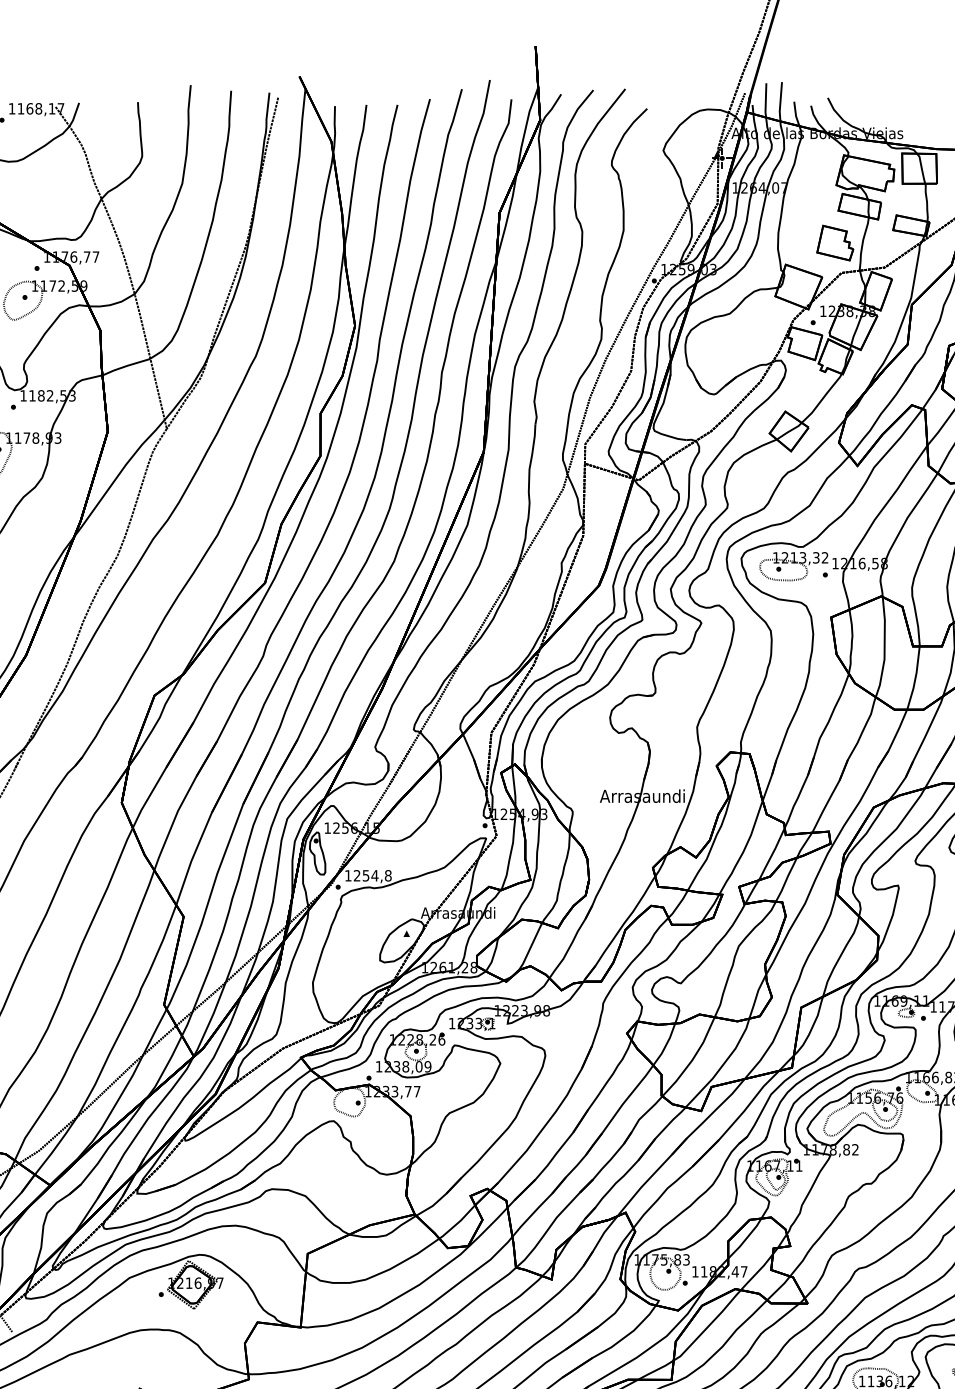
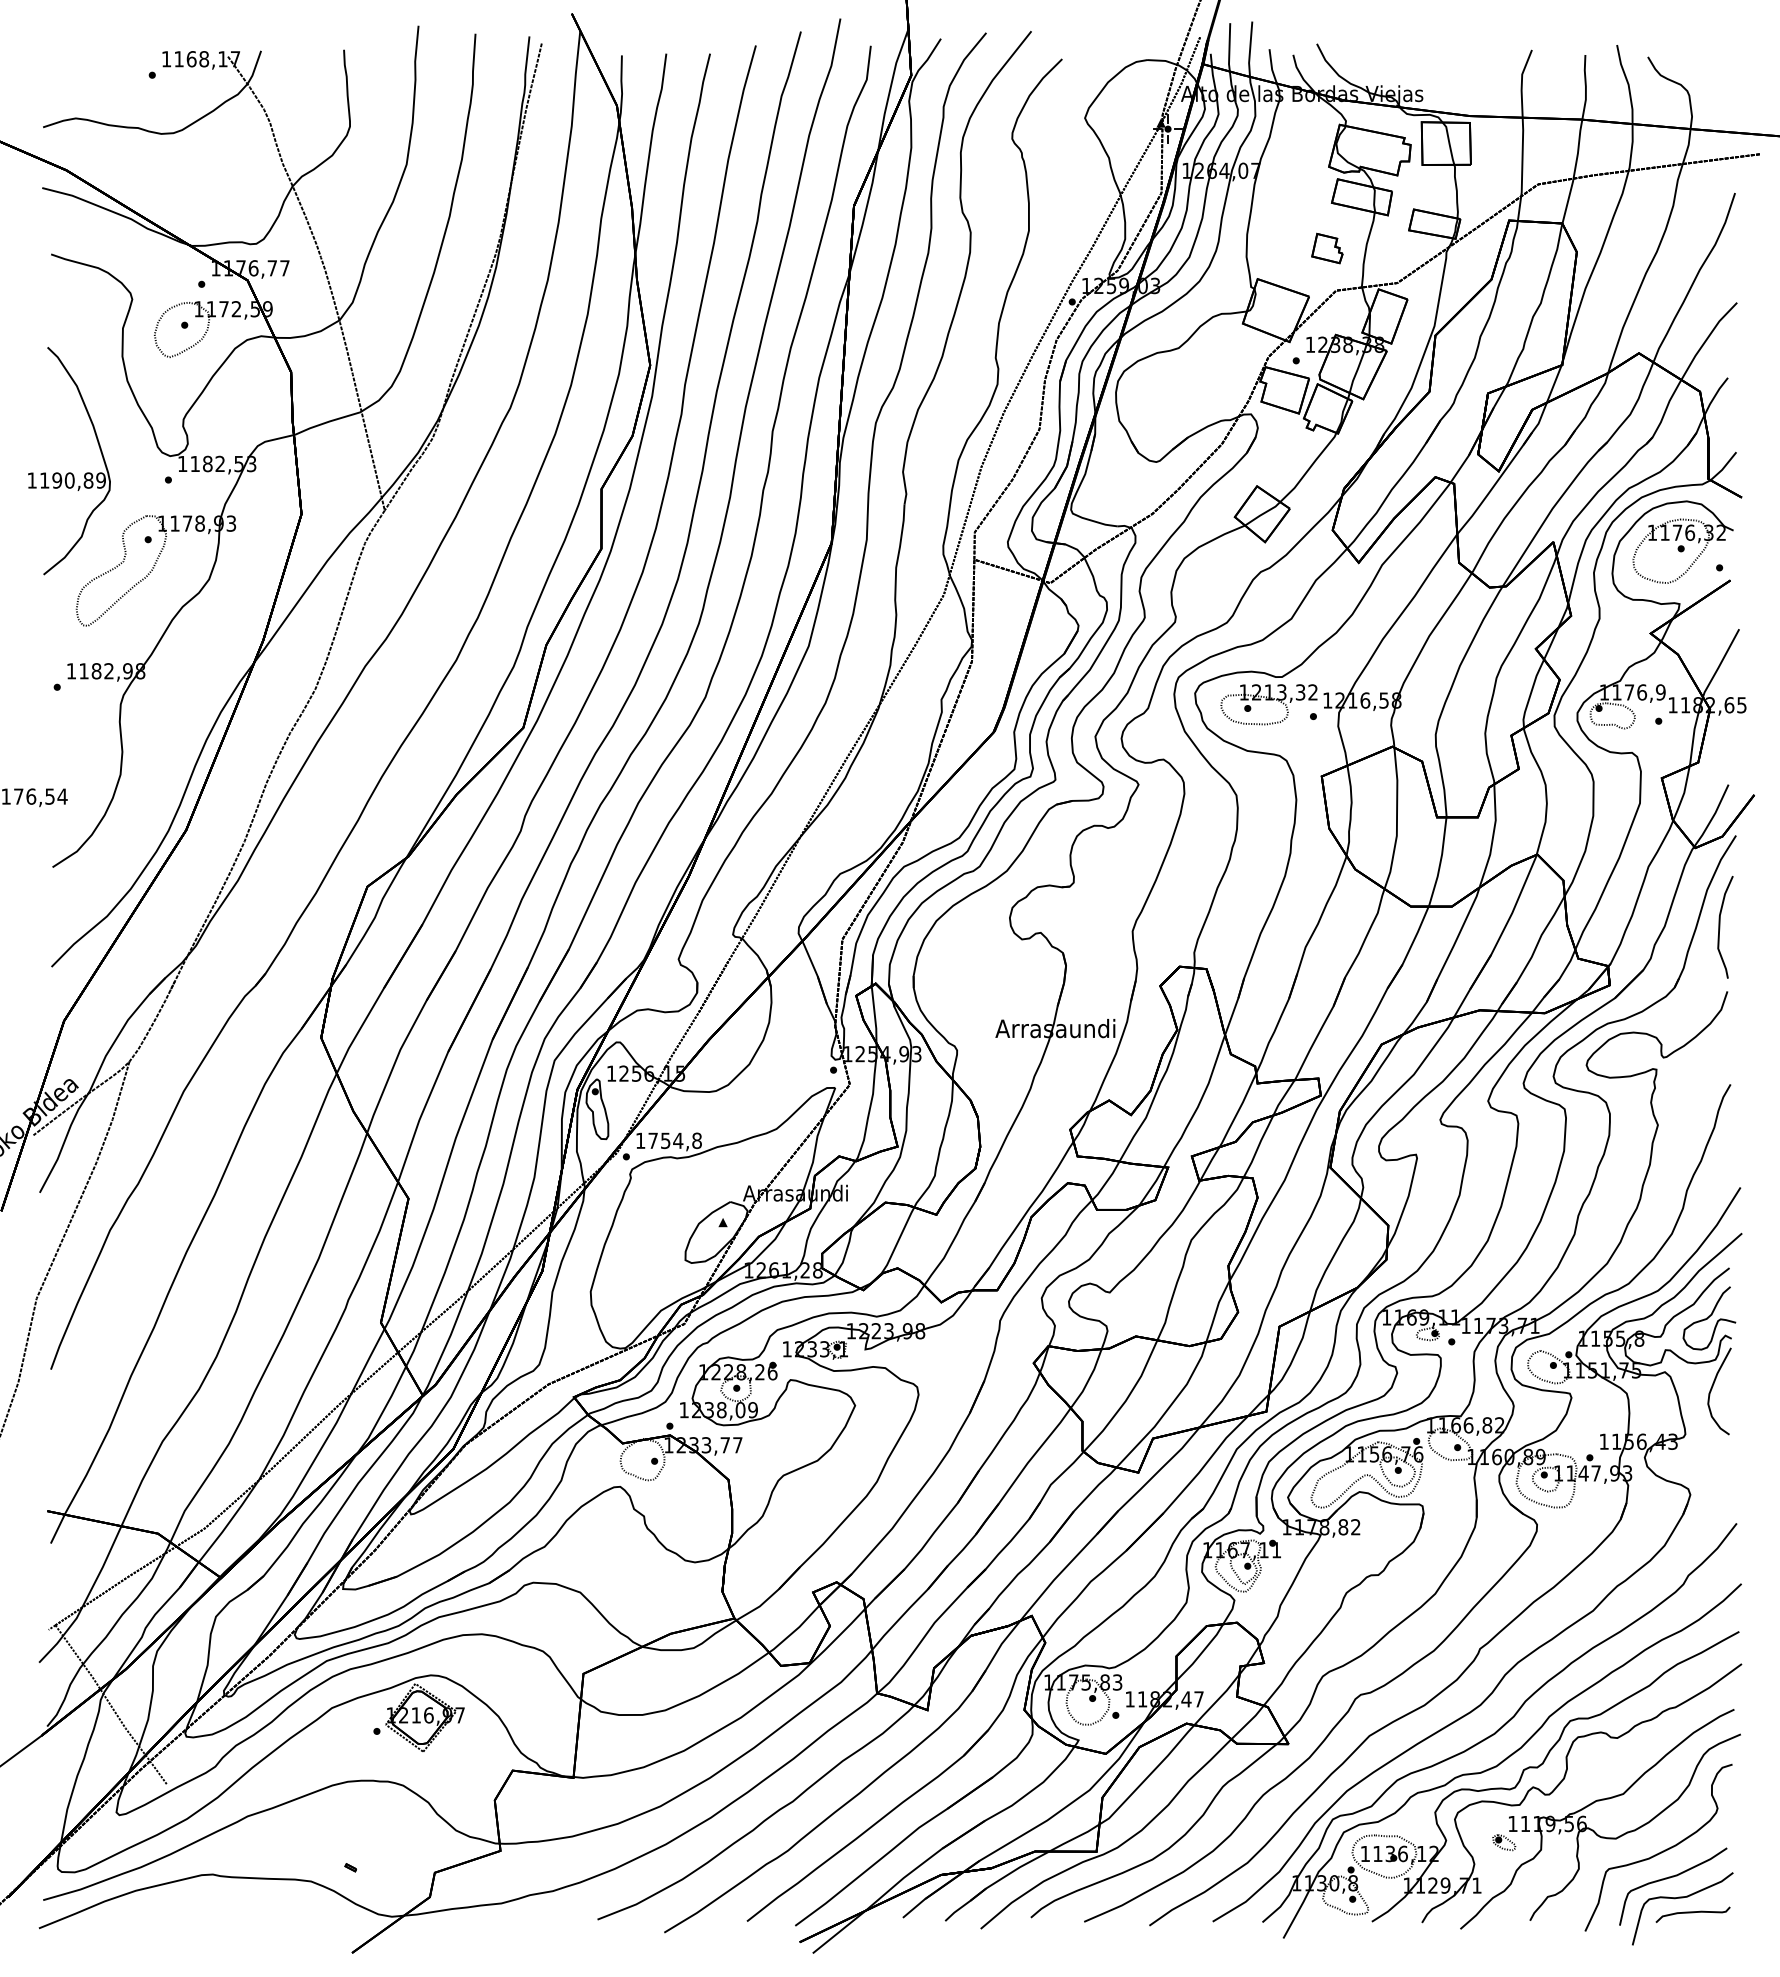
part: (835, 243) -> (1327, 248), size x0.6
text: (356, 875) -> (652, 1140), 1254,8 -> 1754,8

